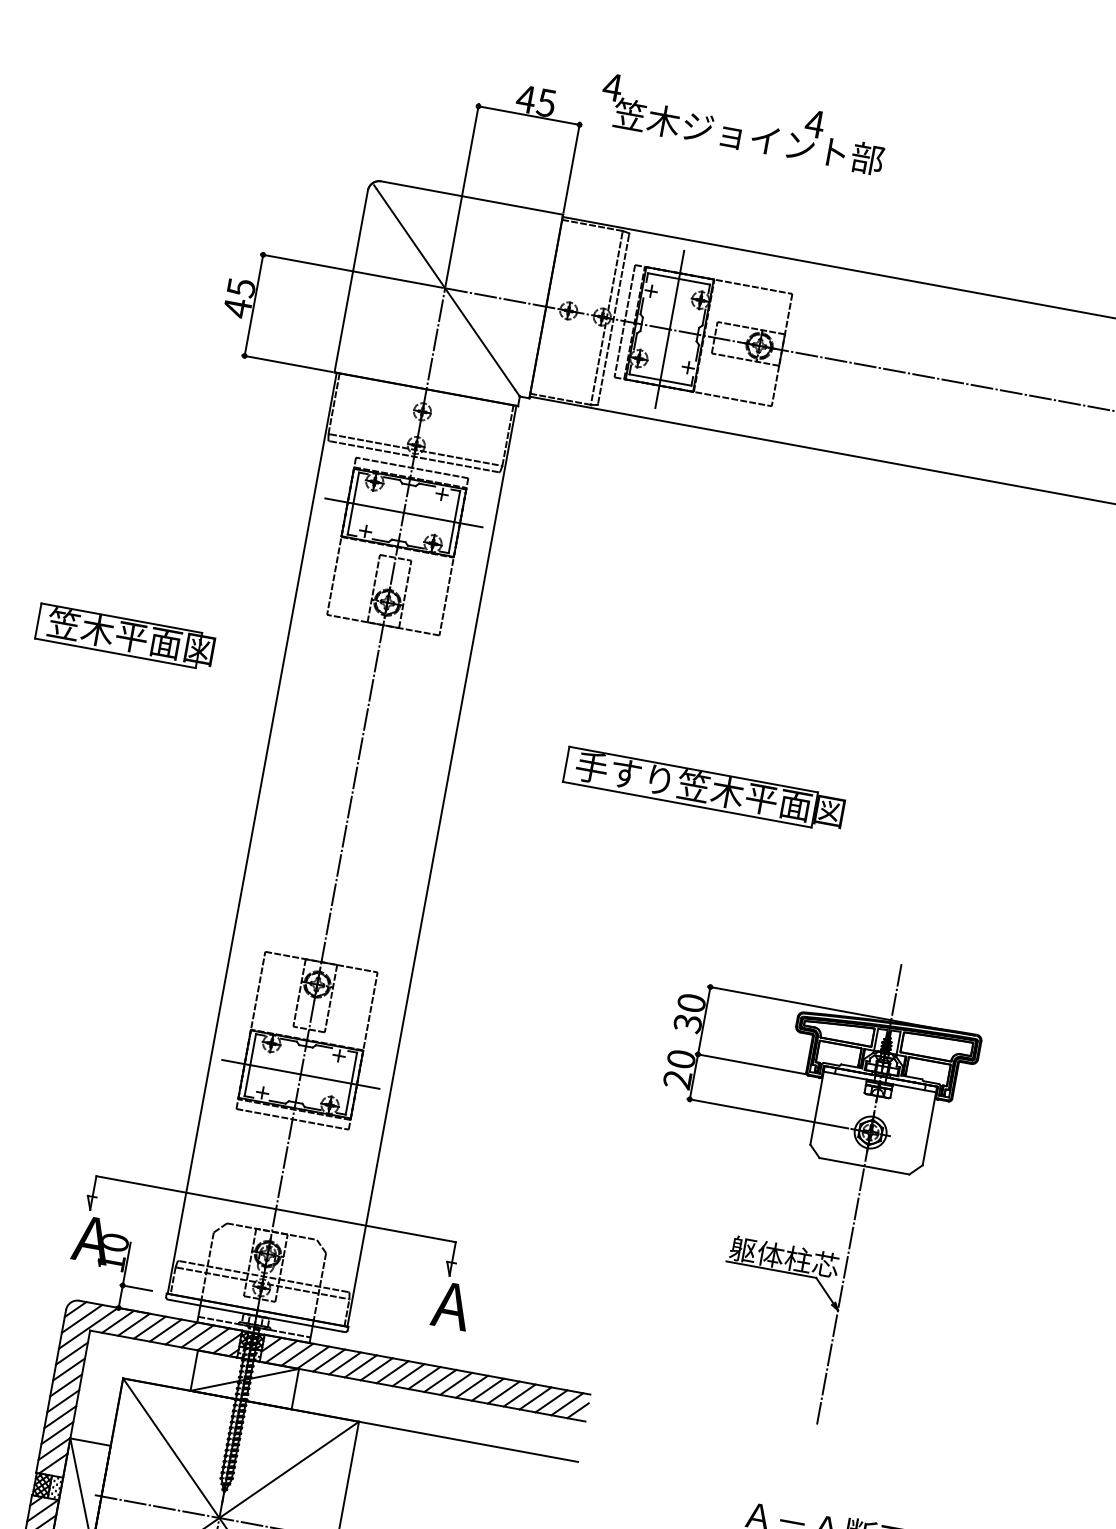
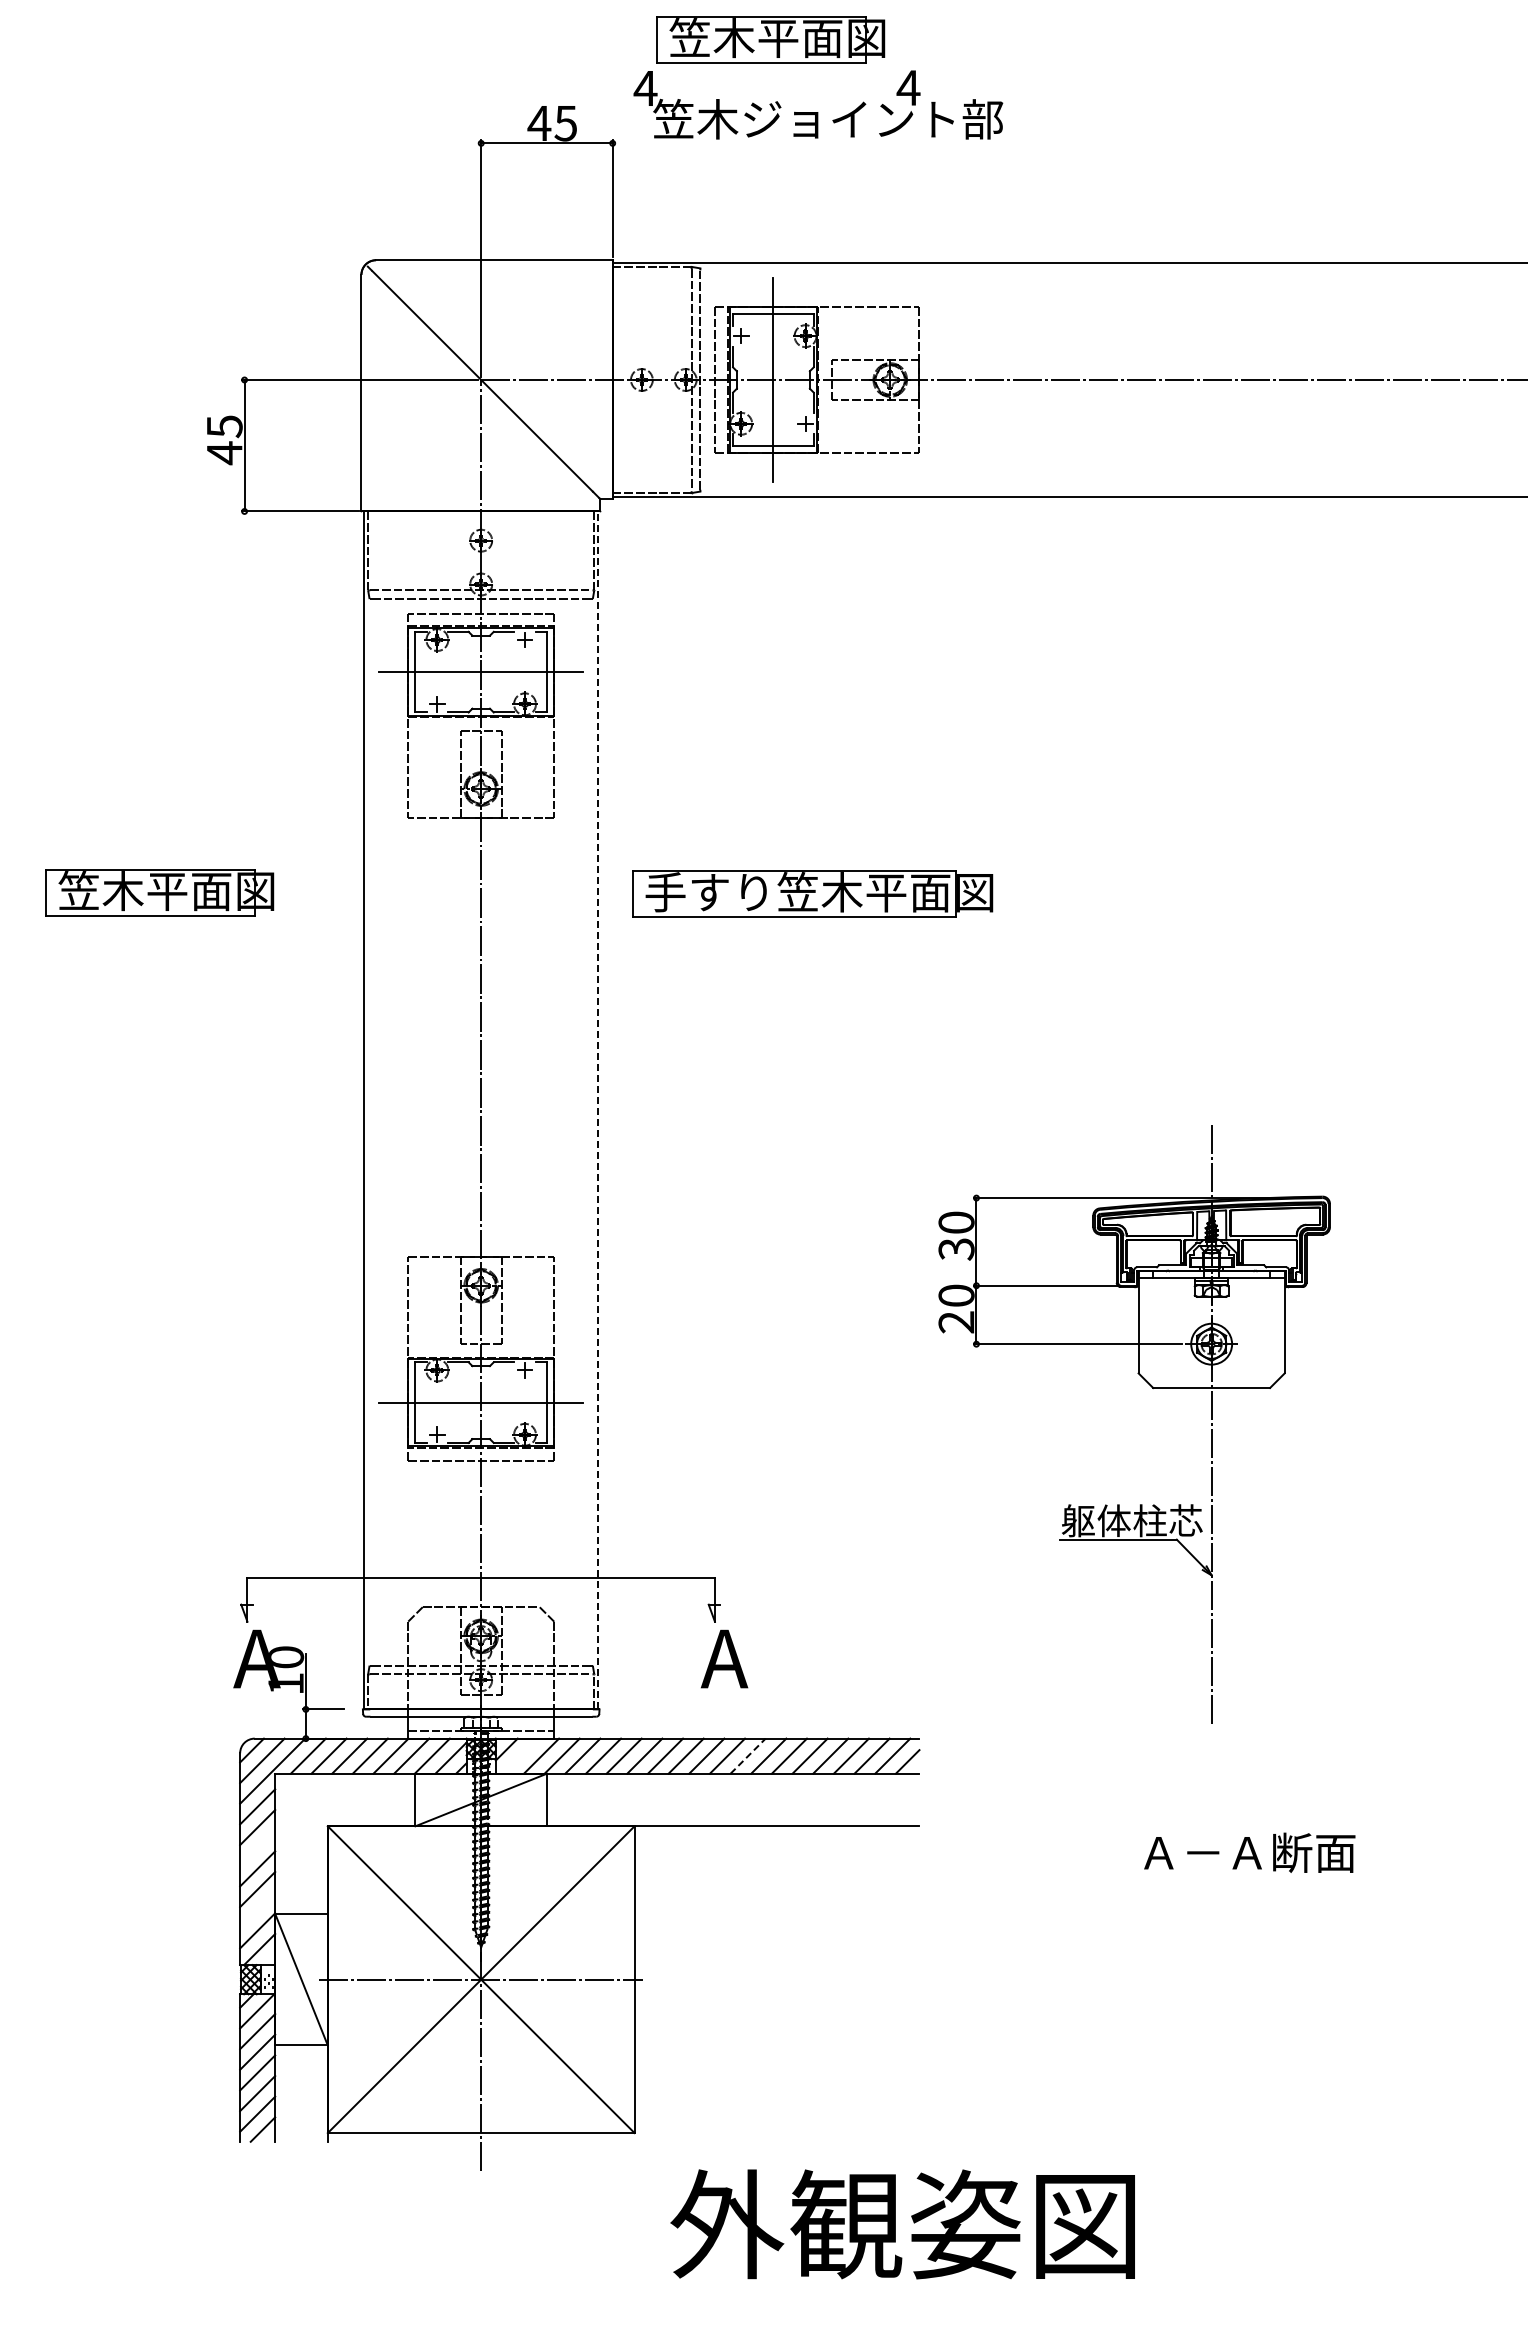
part: (715, 67) -> (770, 39), added
part: (704, 789) -> (812, 893), moved
line: (432, 866) -> (598, 1110), solid -> dashed
line: (281, 1351) -> (520, 1755), removed
line: (66, 1384) -> (257, 1847), removed
line: (456, 1384) -> (748, 1756), solid -> dashed
line: (57, 1432) -> (257, 1909), removed

